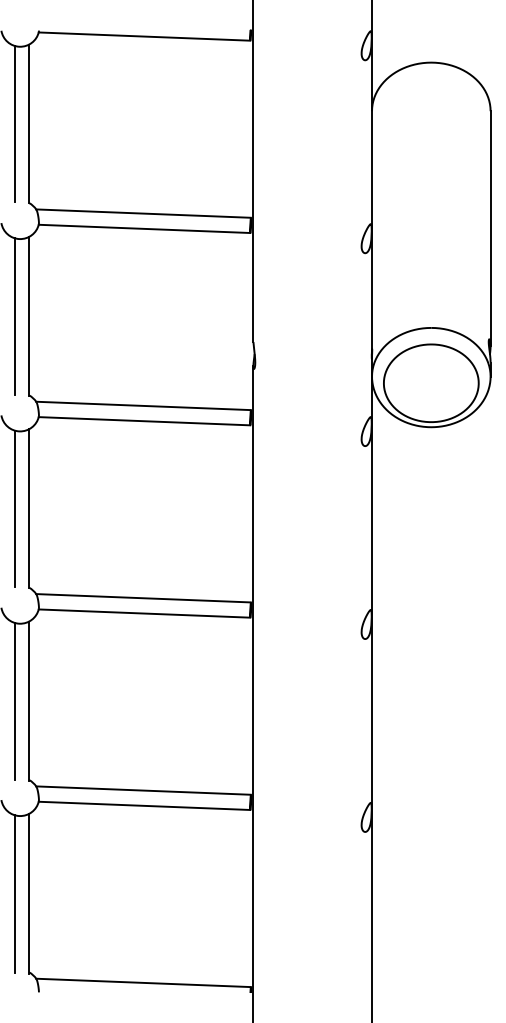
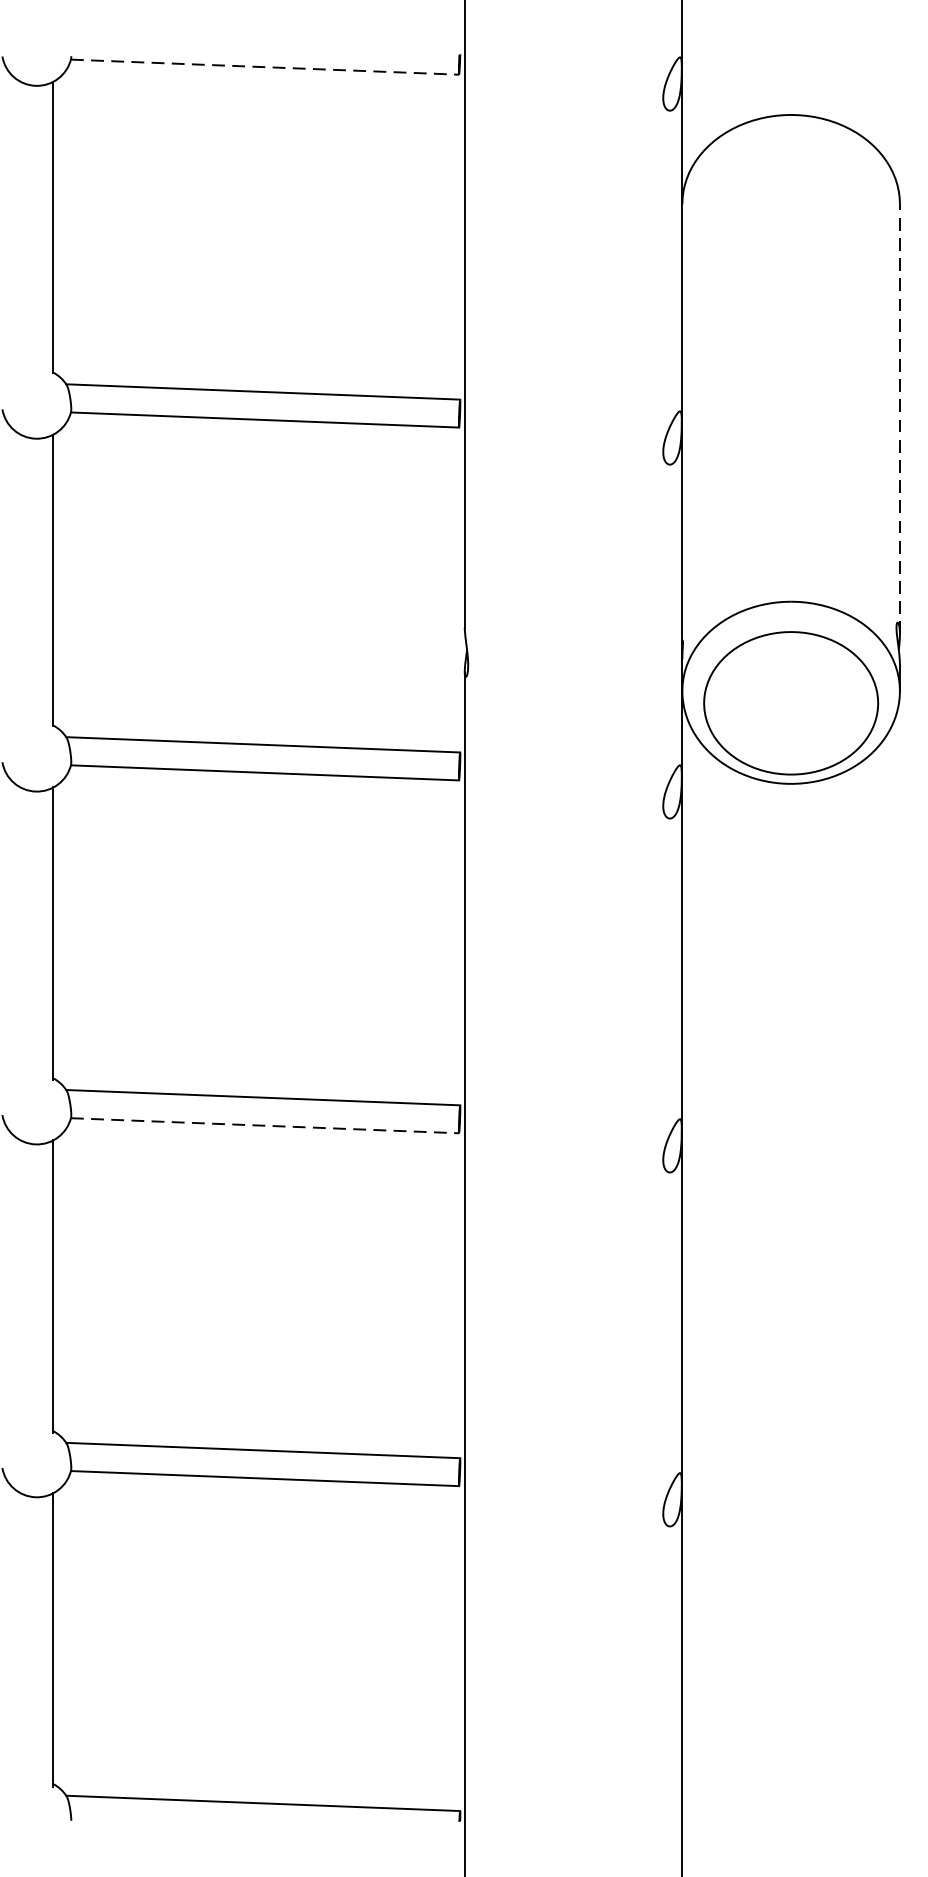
line: (144, 36) -> (264, 67), solid -> dashed
line: (15, 123) -> (28, 226), removed
line: (490, 227) -> (899, 417), solid -> dashed
line: (15, 316) -> (28, 580), removed
line: (15, 508) -> (28, 932), removed
line: (144, 613) -> (264, 1125), solid -> dashed
line: (15, 700) -> (28, 1285), removed
line: (15, 893) -> (28, 1639), removed

